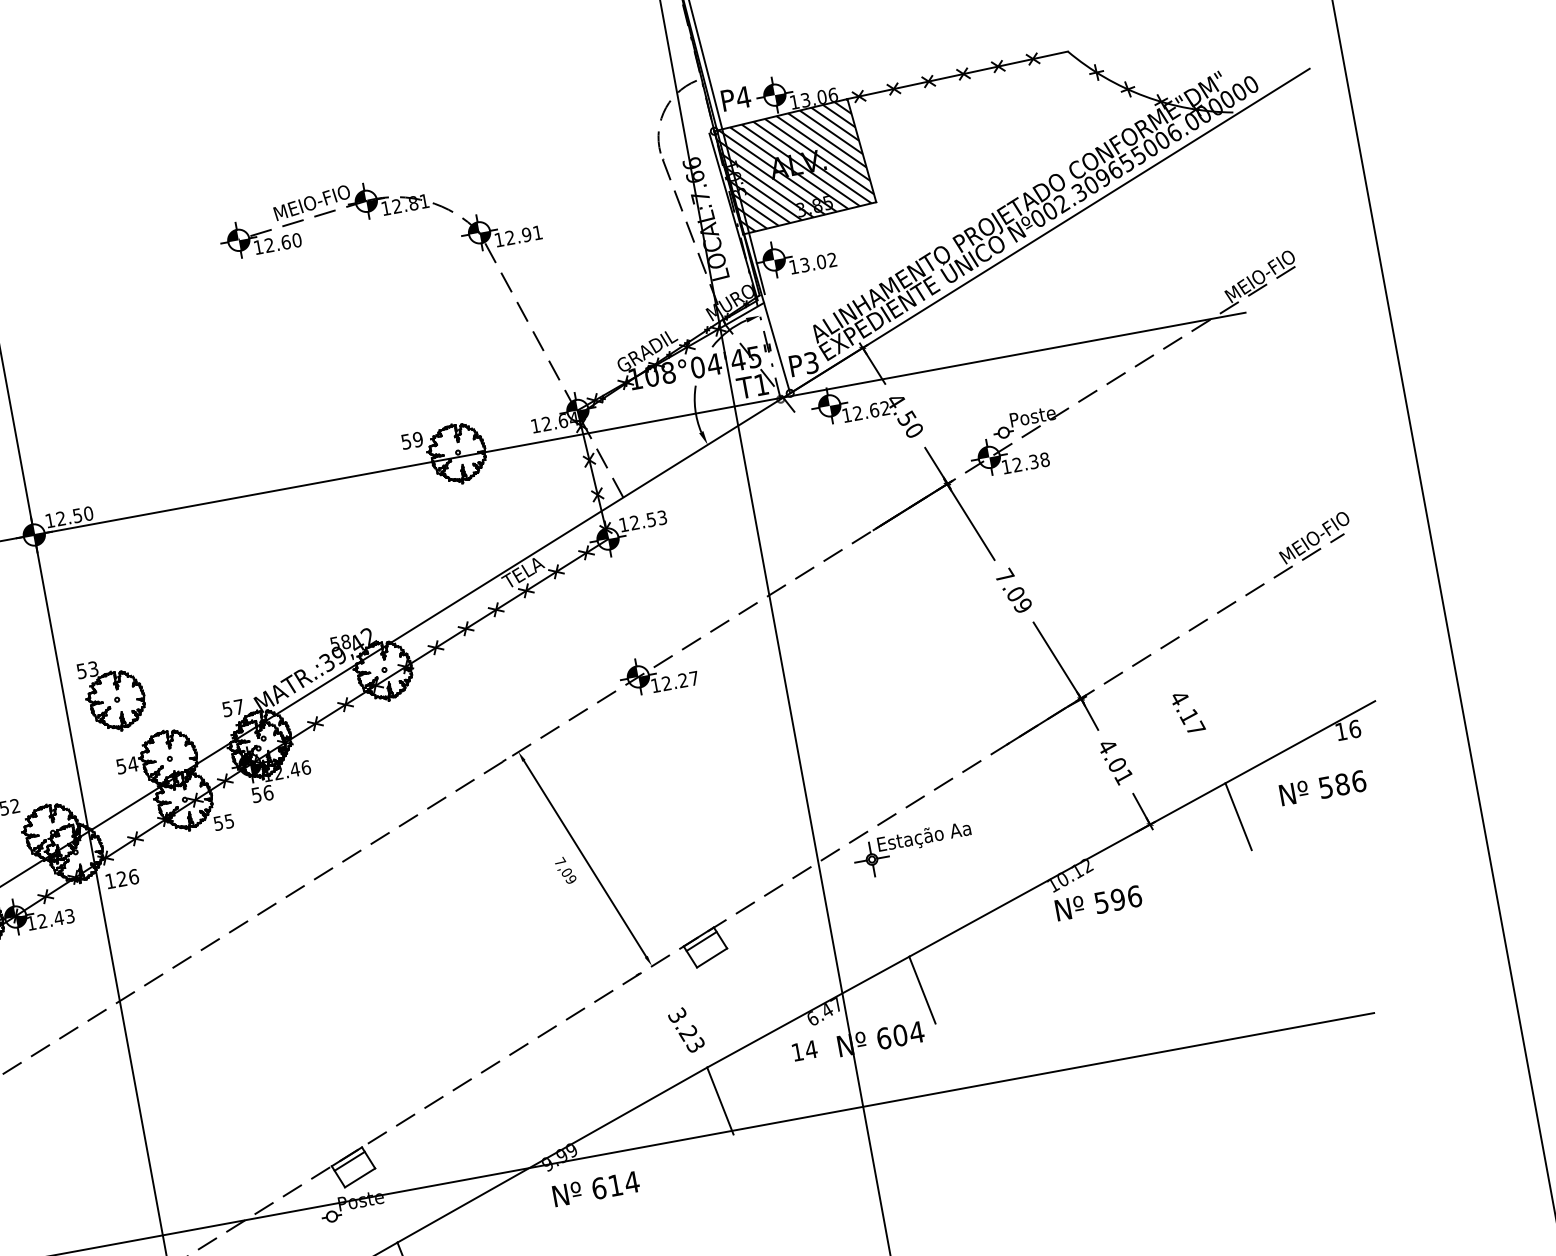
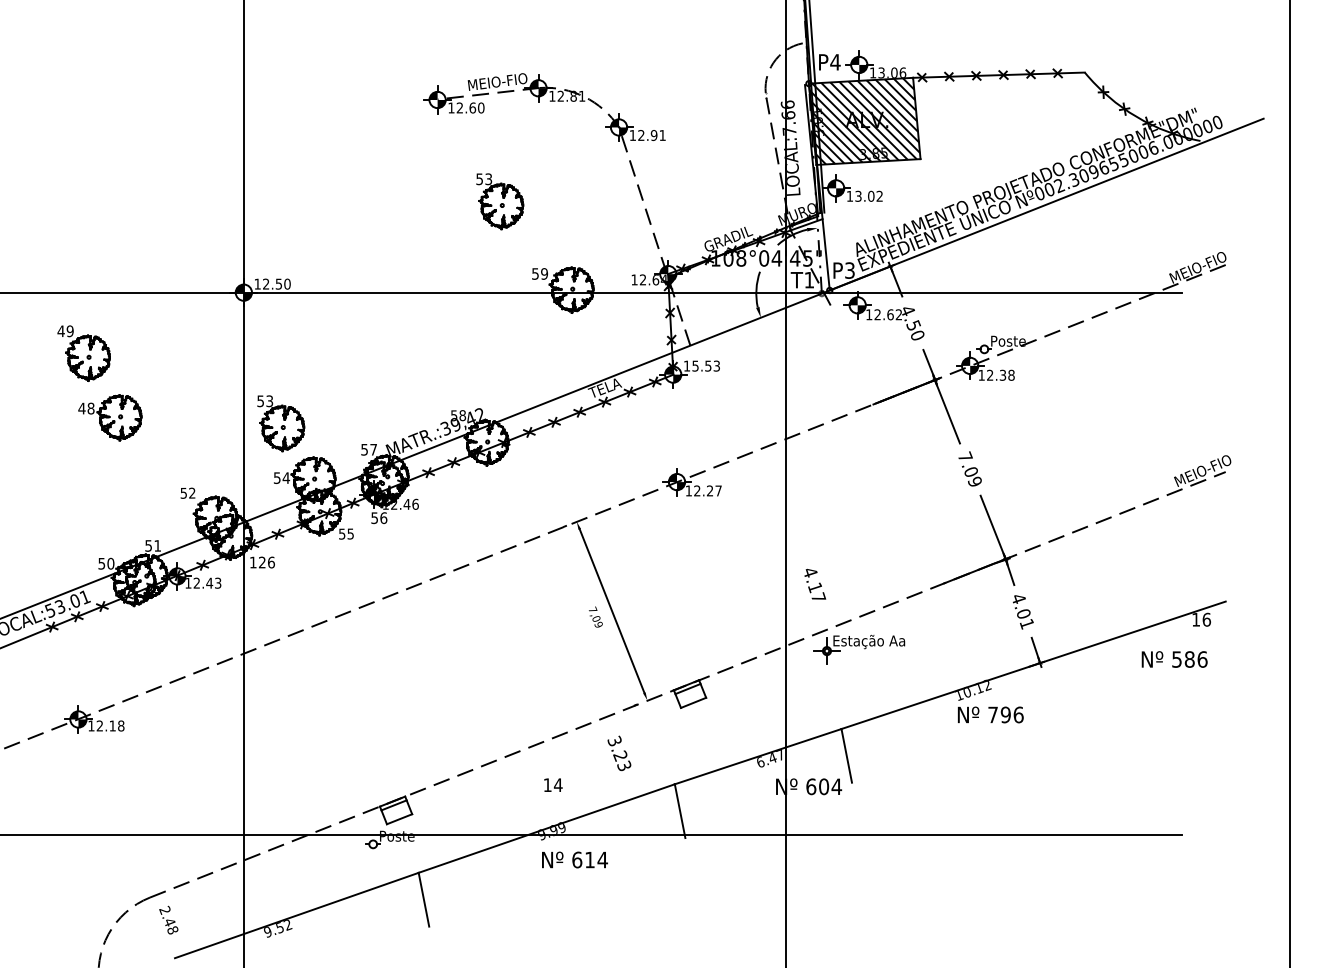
part: (344, 356) -> (500, 201), added
text: (634, 522) -> (695, 365), 12.53 -> 15.53
text: (1188, 711) -> (815, 583), moved
line: (1238, 816) -> (1107, 669), removed
text: (1100, 902) -> (992, 714), 596 -> 796
text: (686, 1030) -> (619, 753), moved
text: (804, 1049) -> (553, 784), moved

